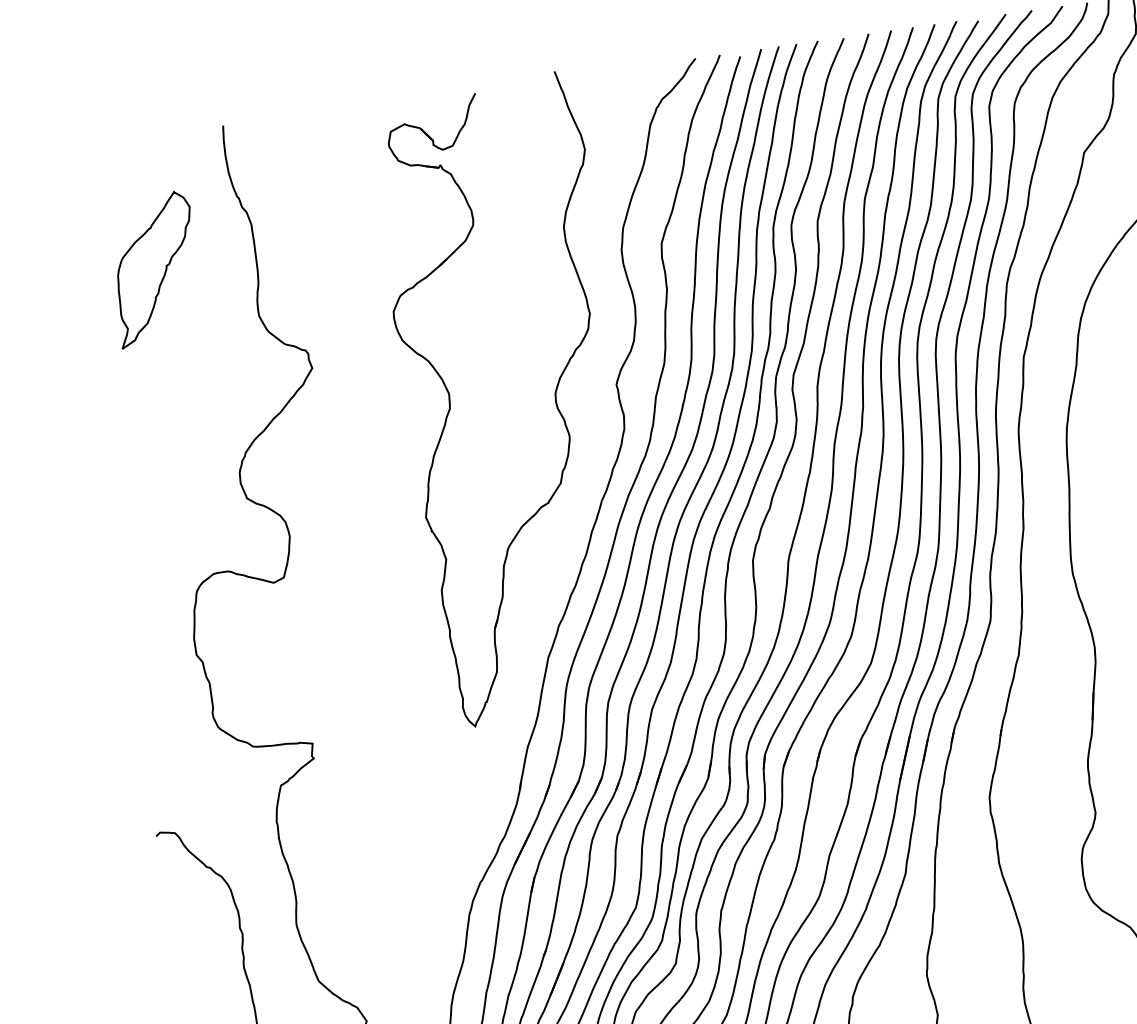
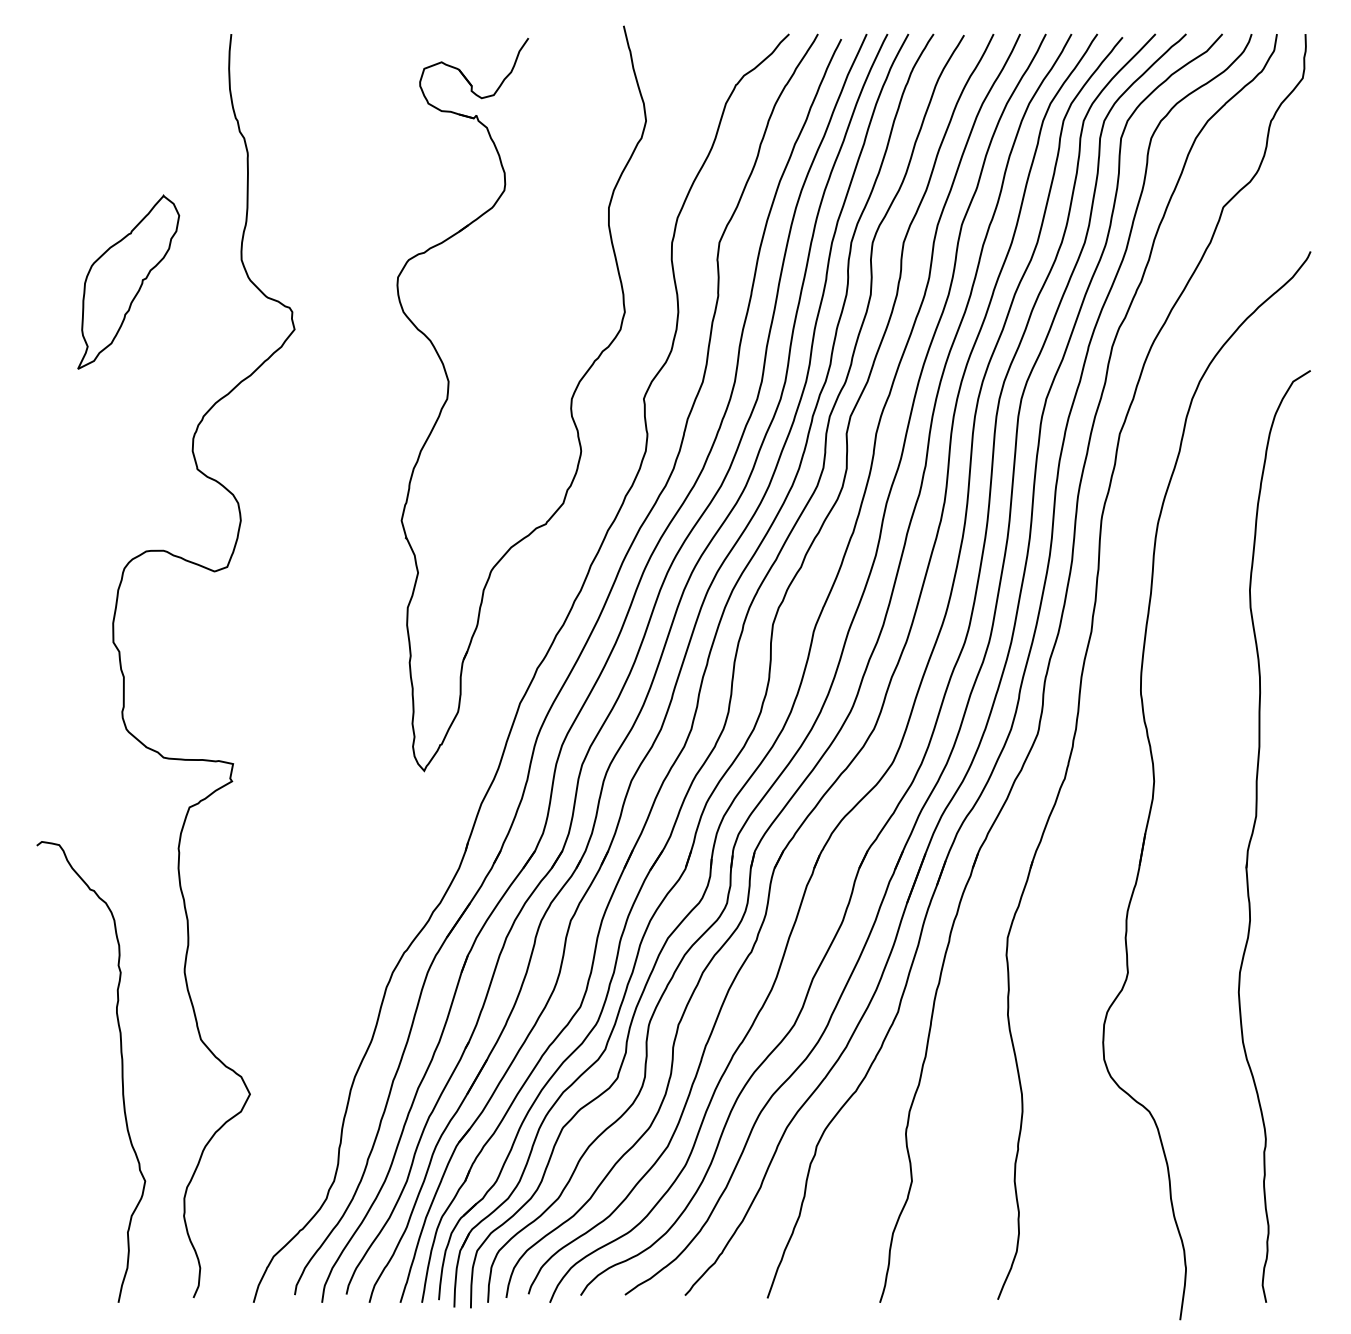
part: (154, 268) -> (128, 281), moved

